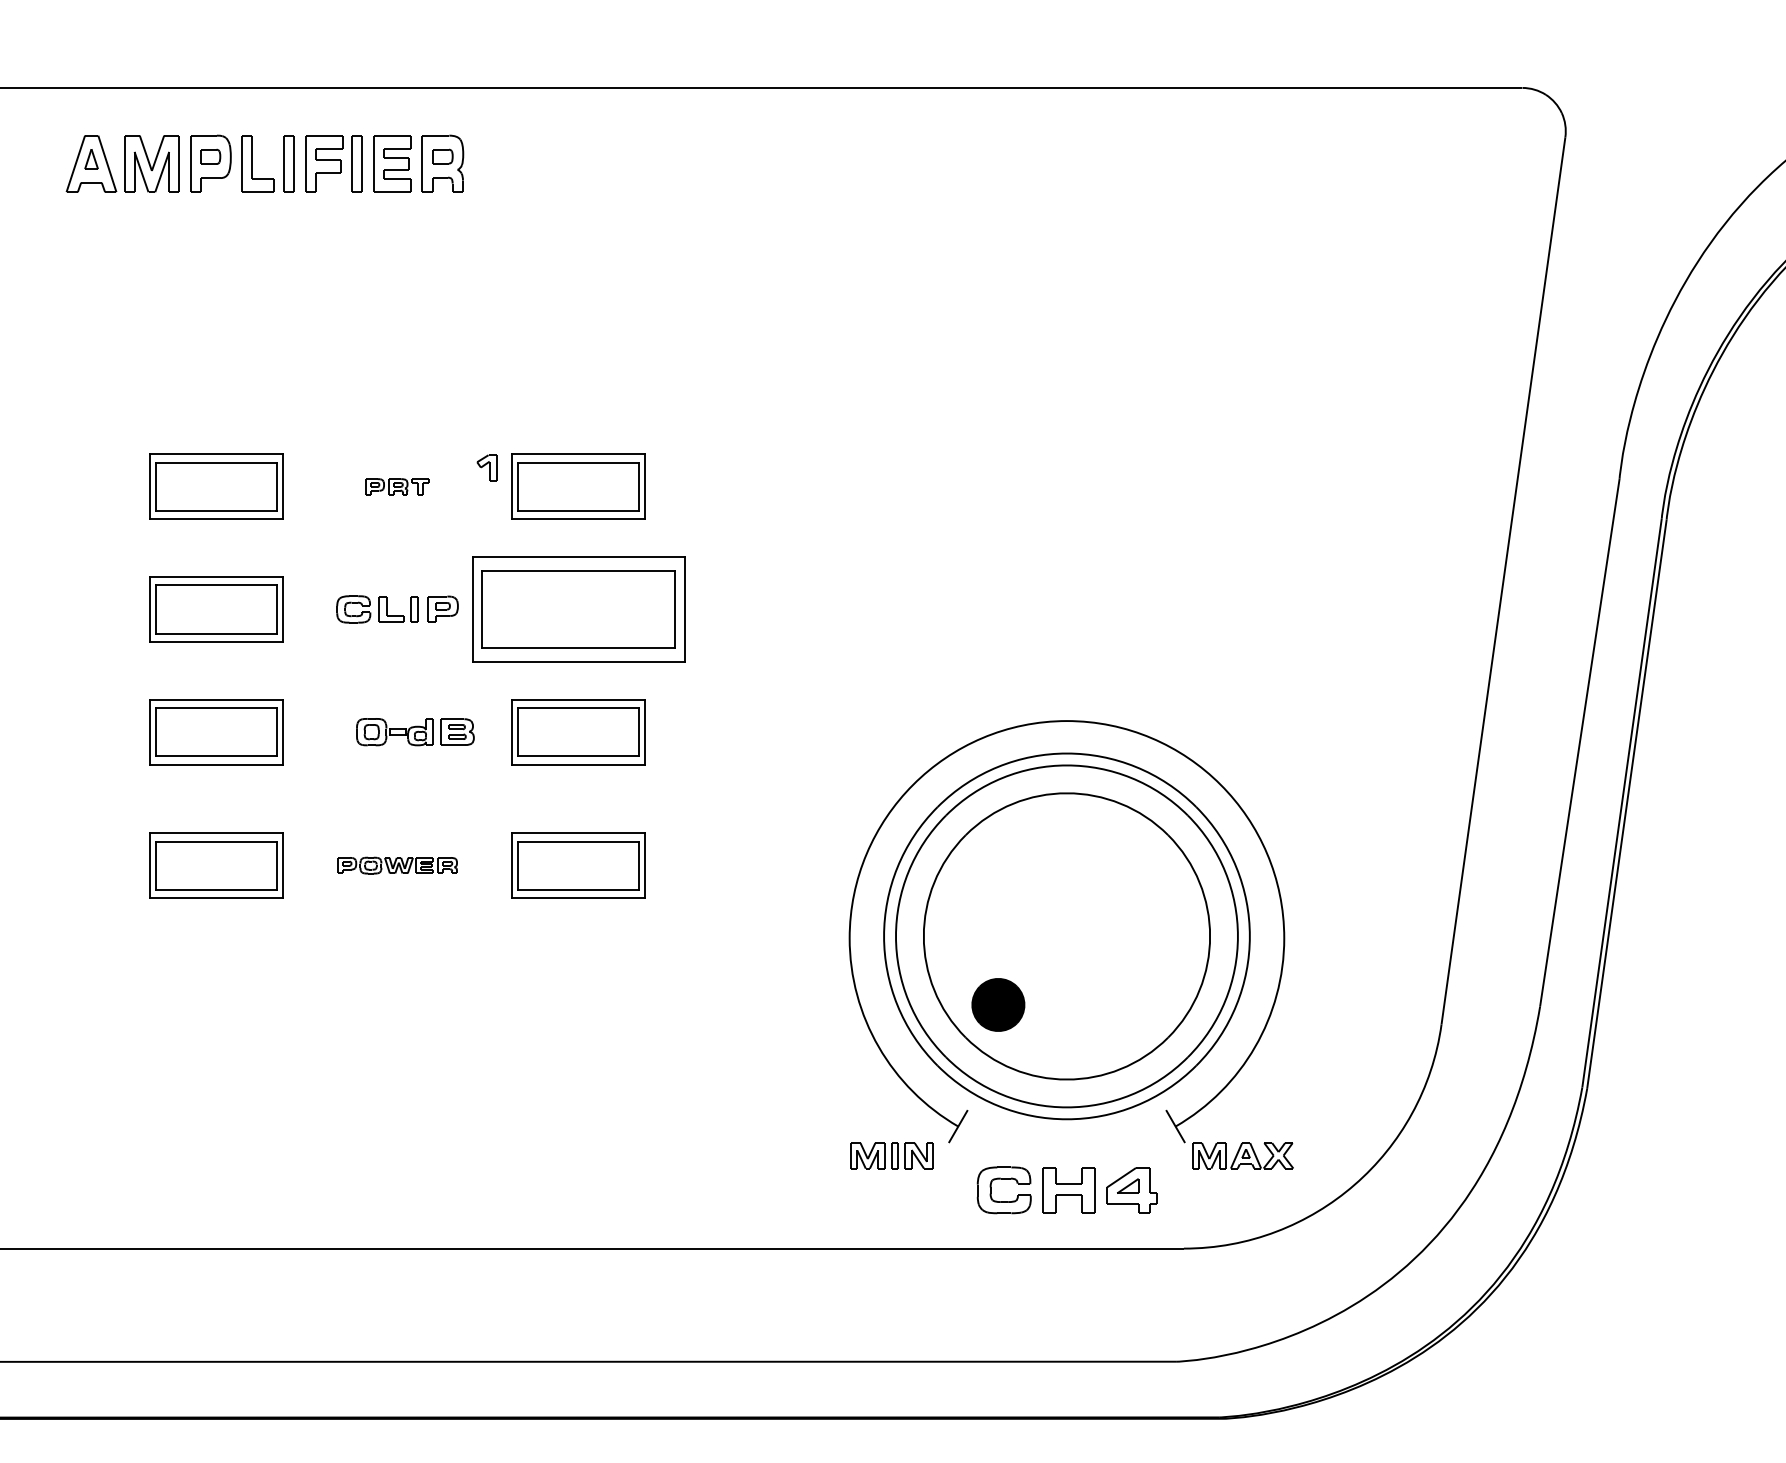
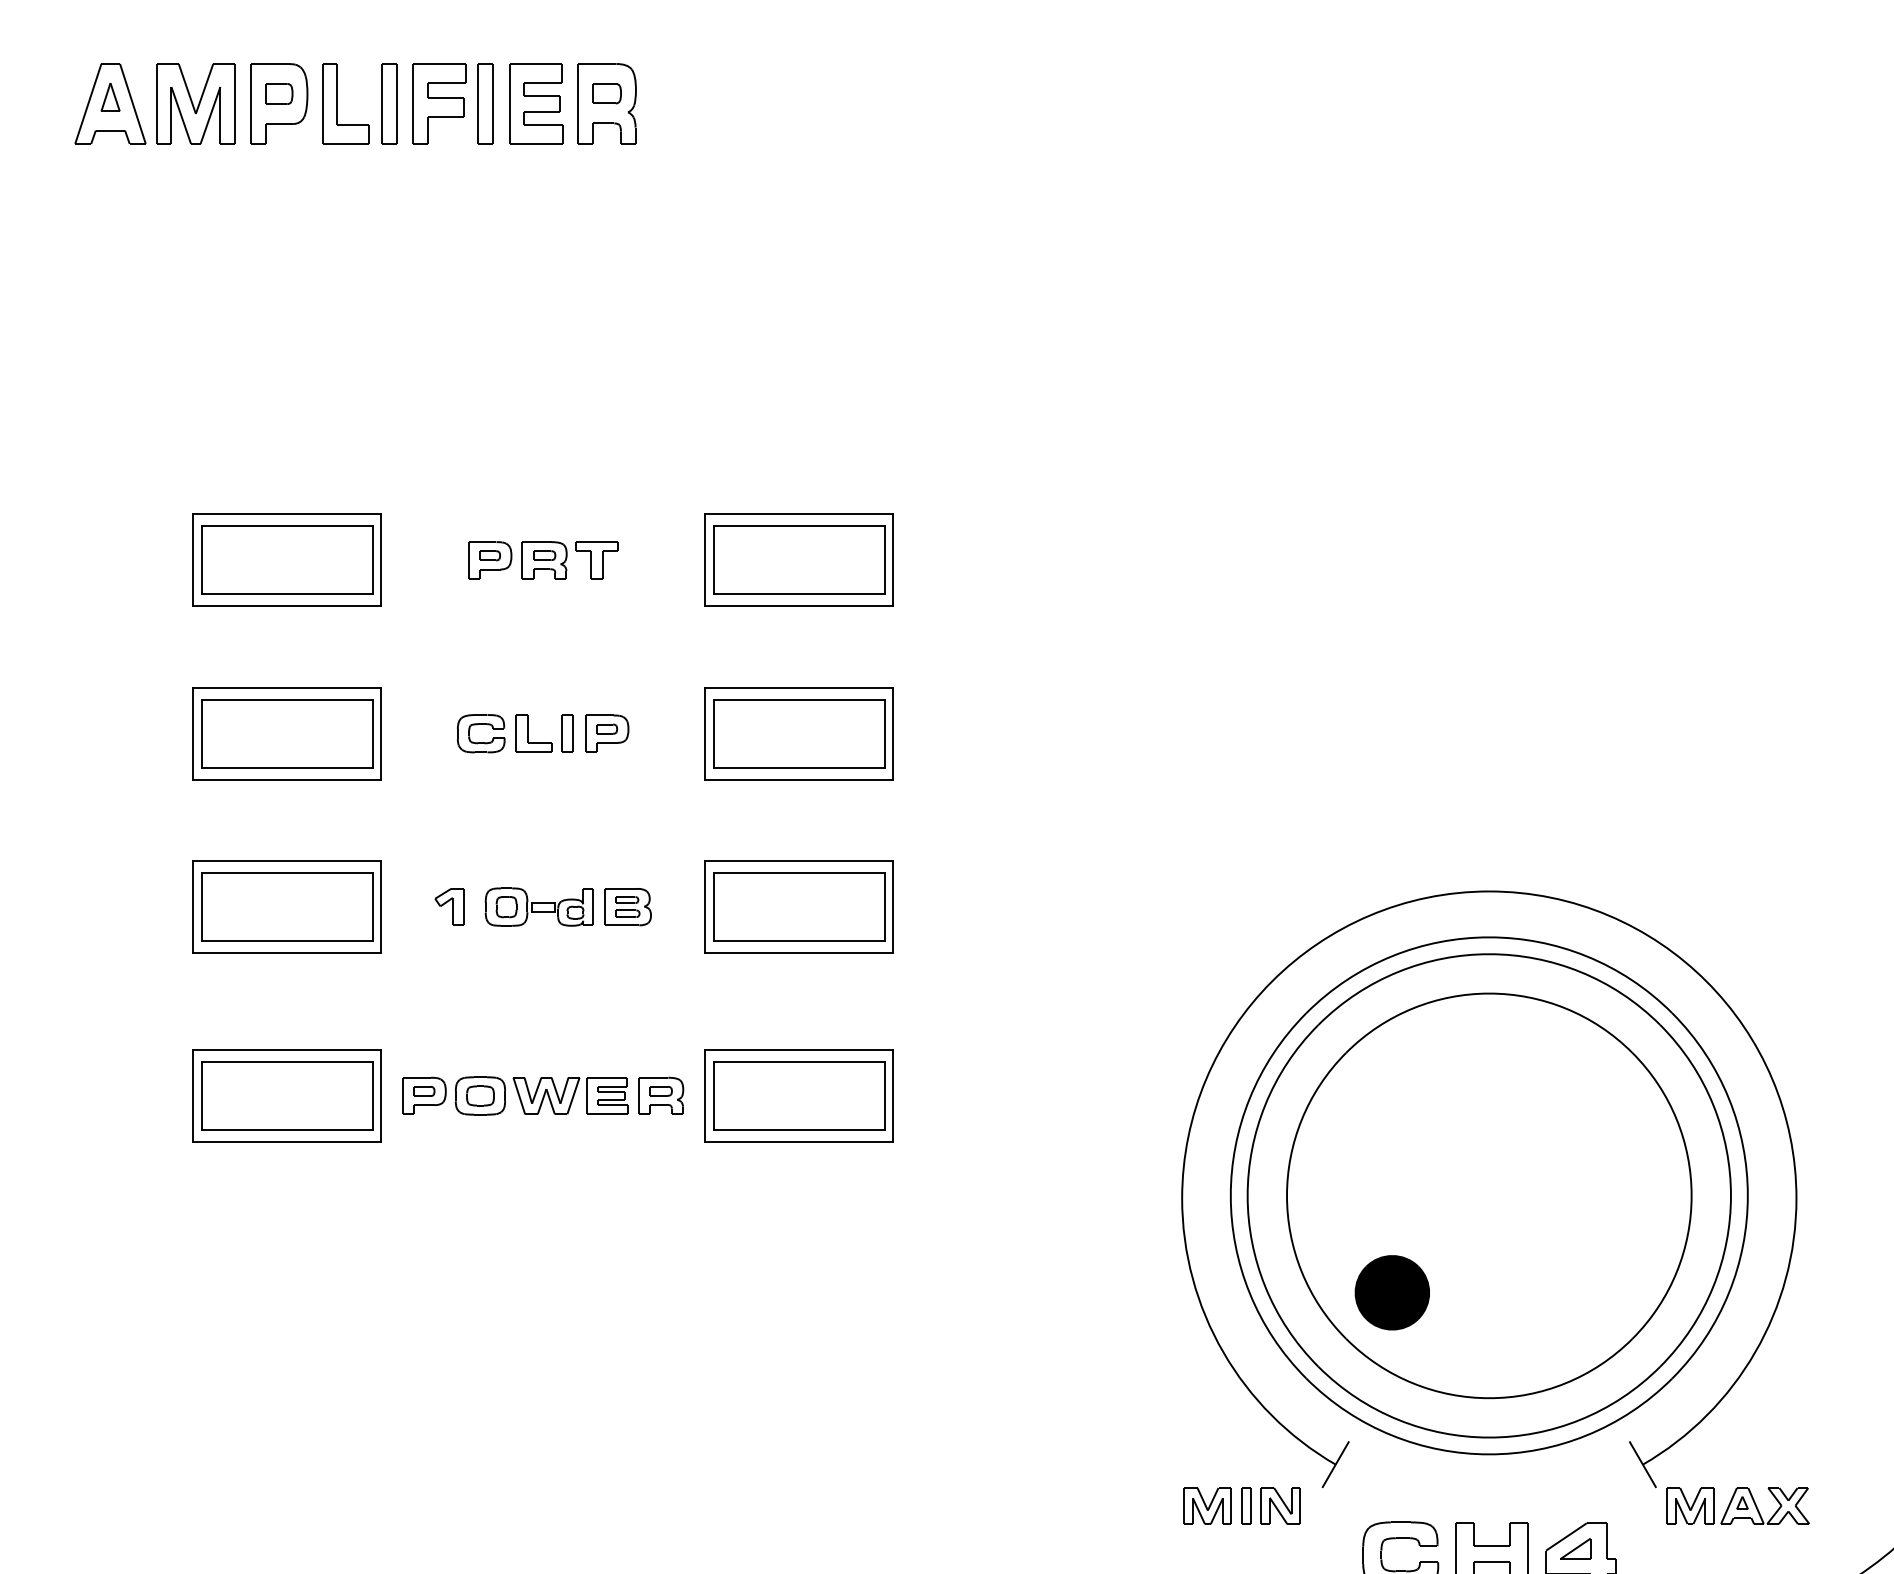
part: (486, 467) -> (448, 906), moved
part: (397, 486) -> (543, 559), size x1.67
part: (578, 609) -> (798, 733), size x0.62
part: (397, 865) -> (543, 1095), size x1.67

